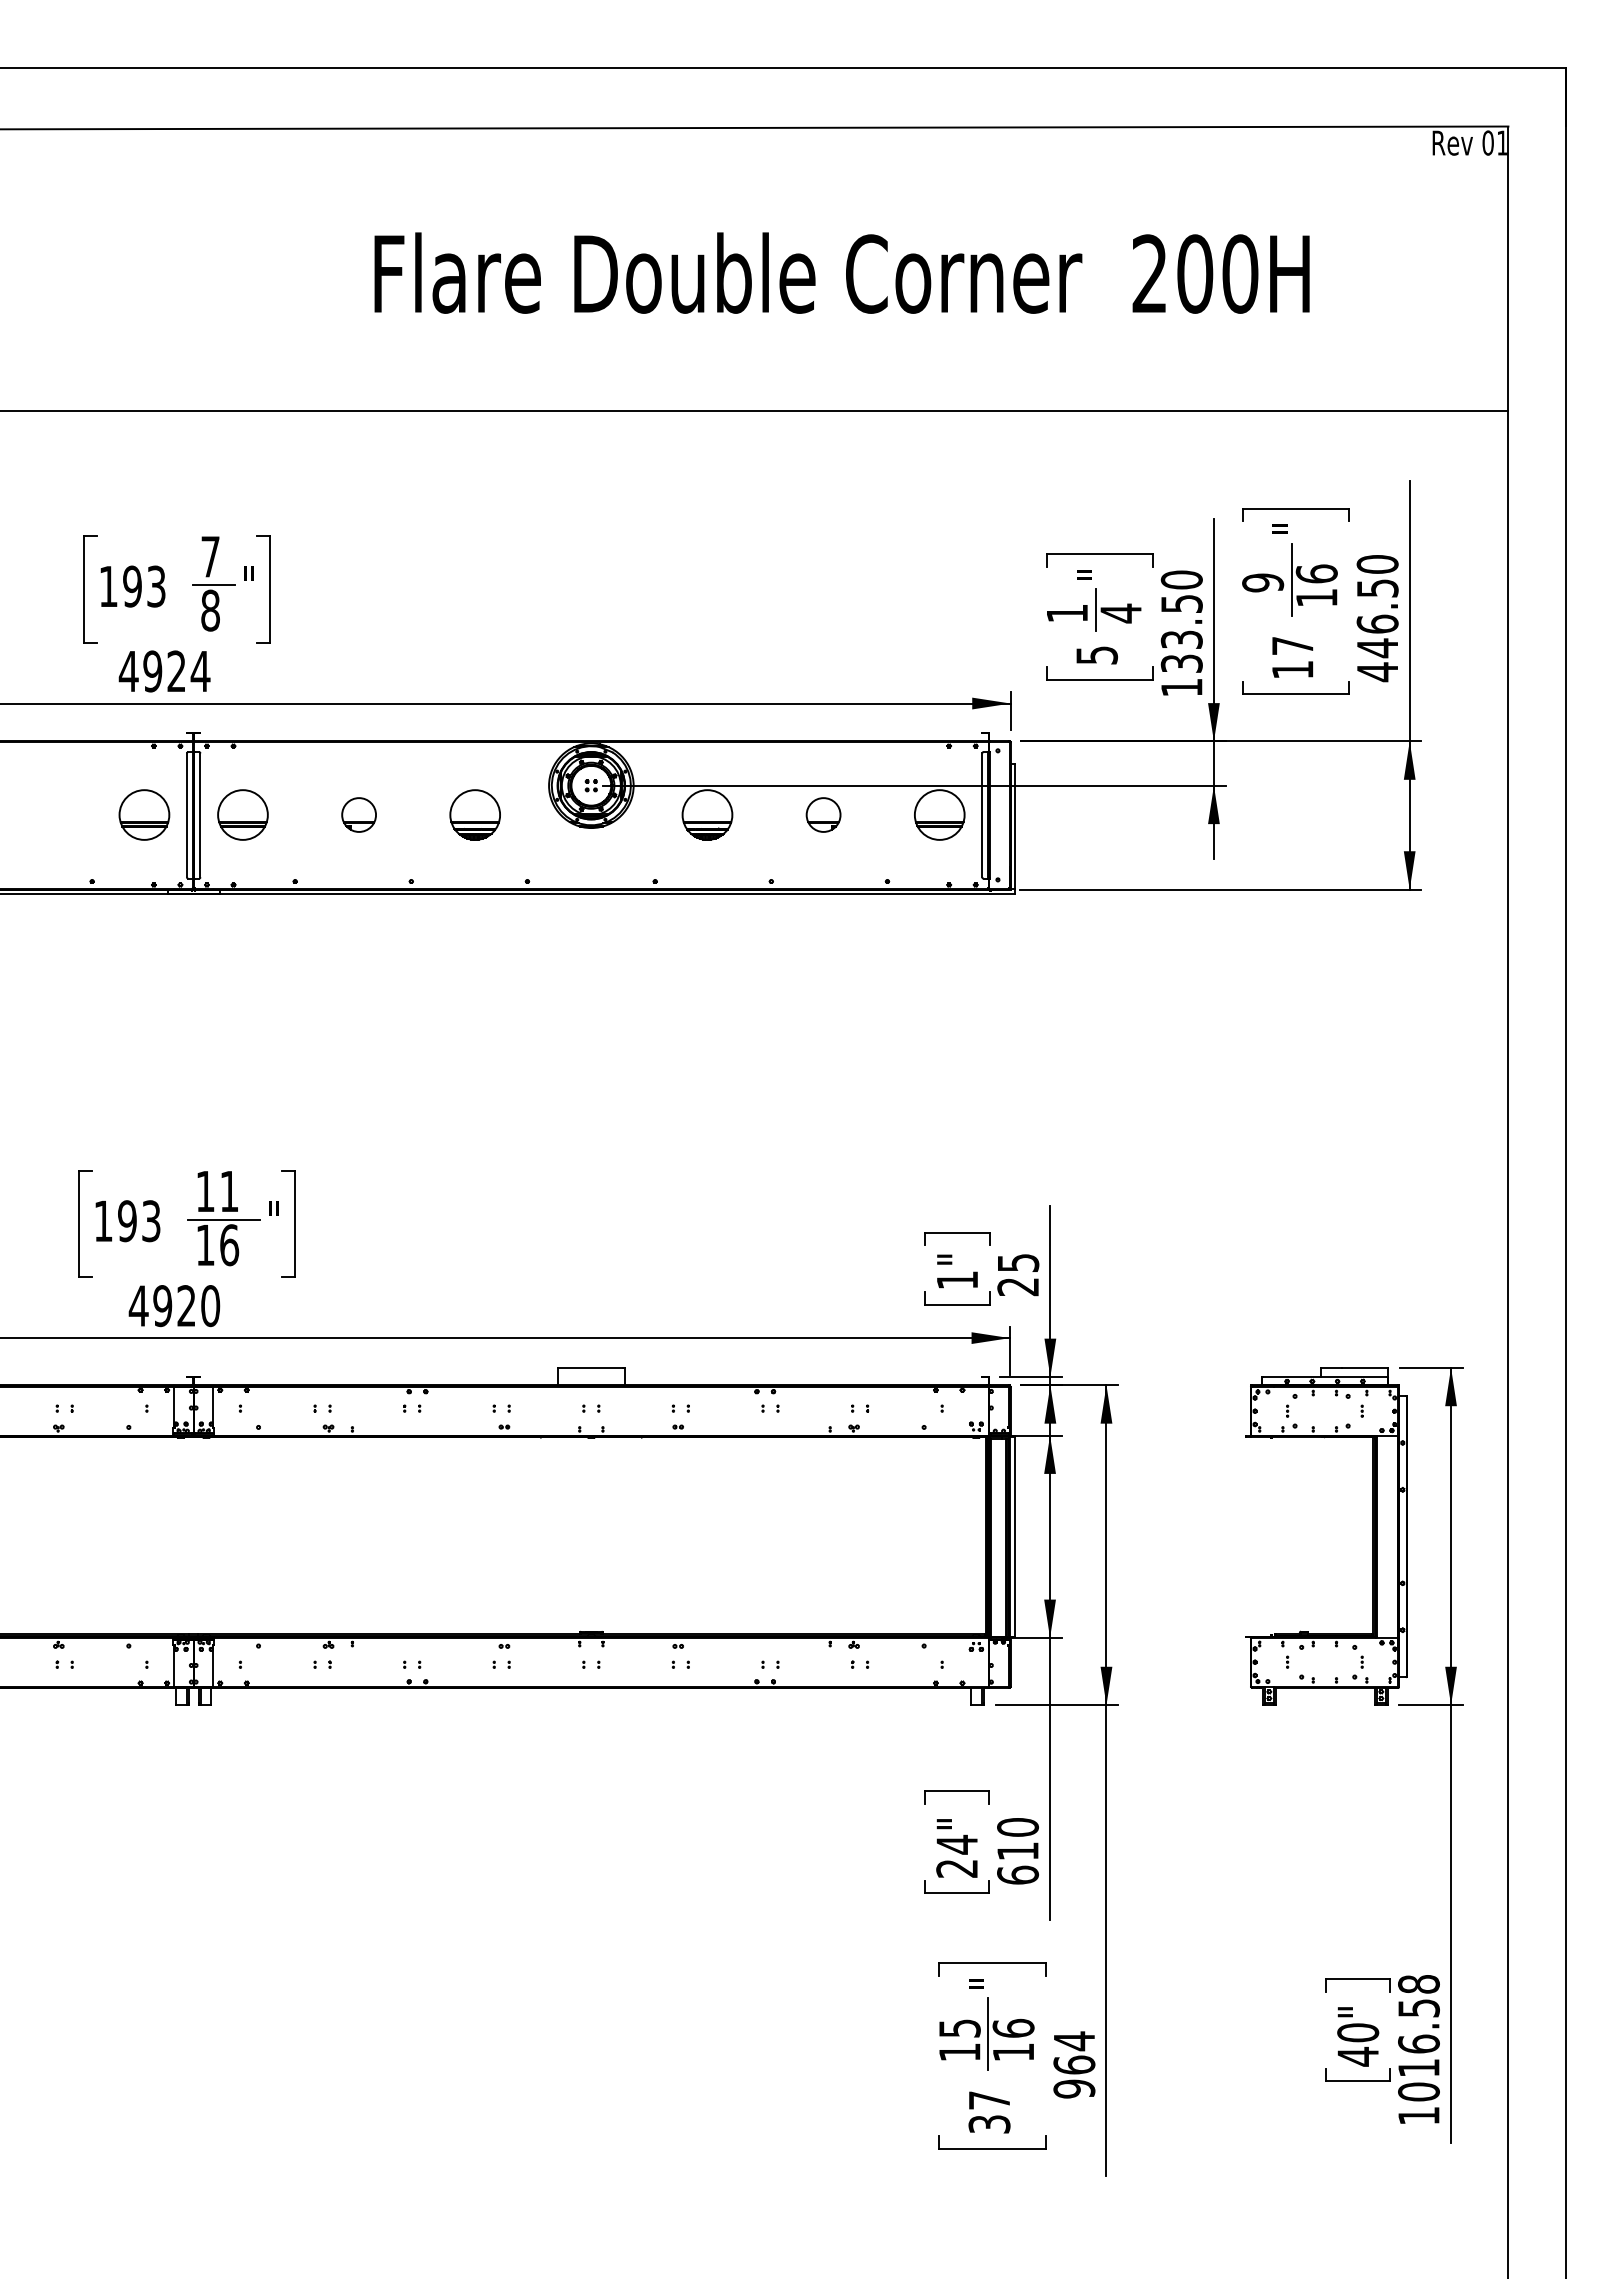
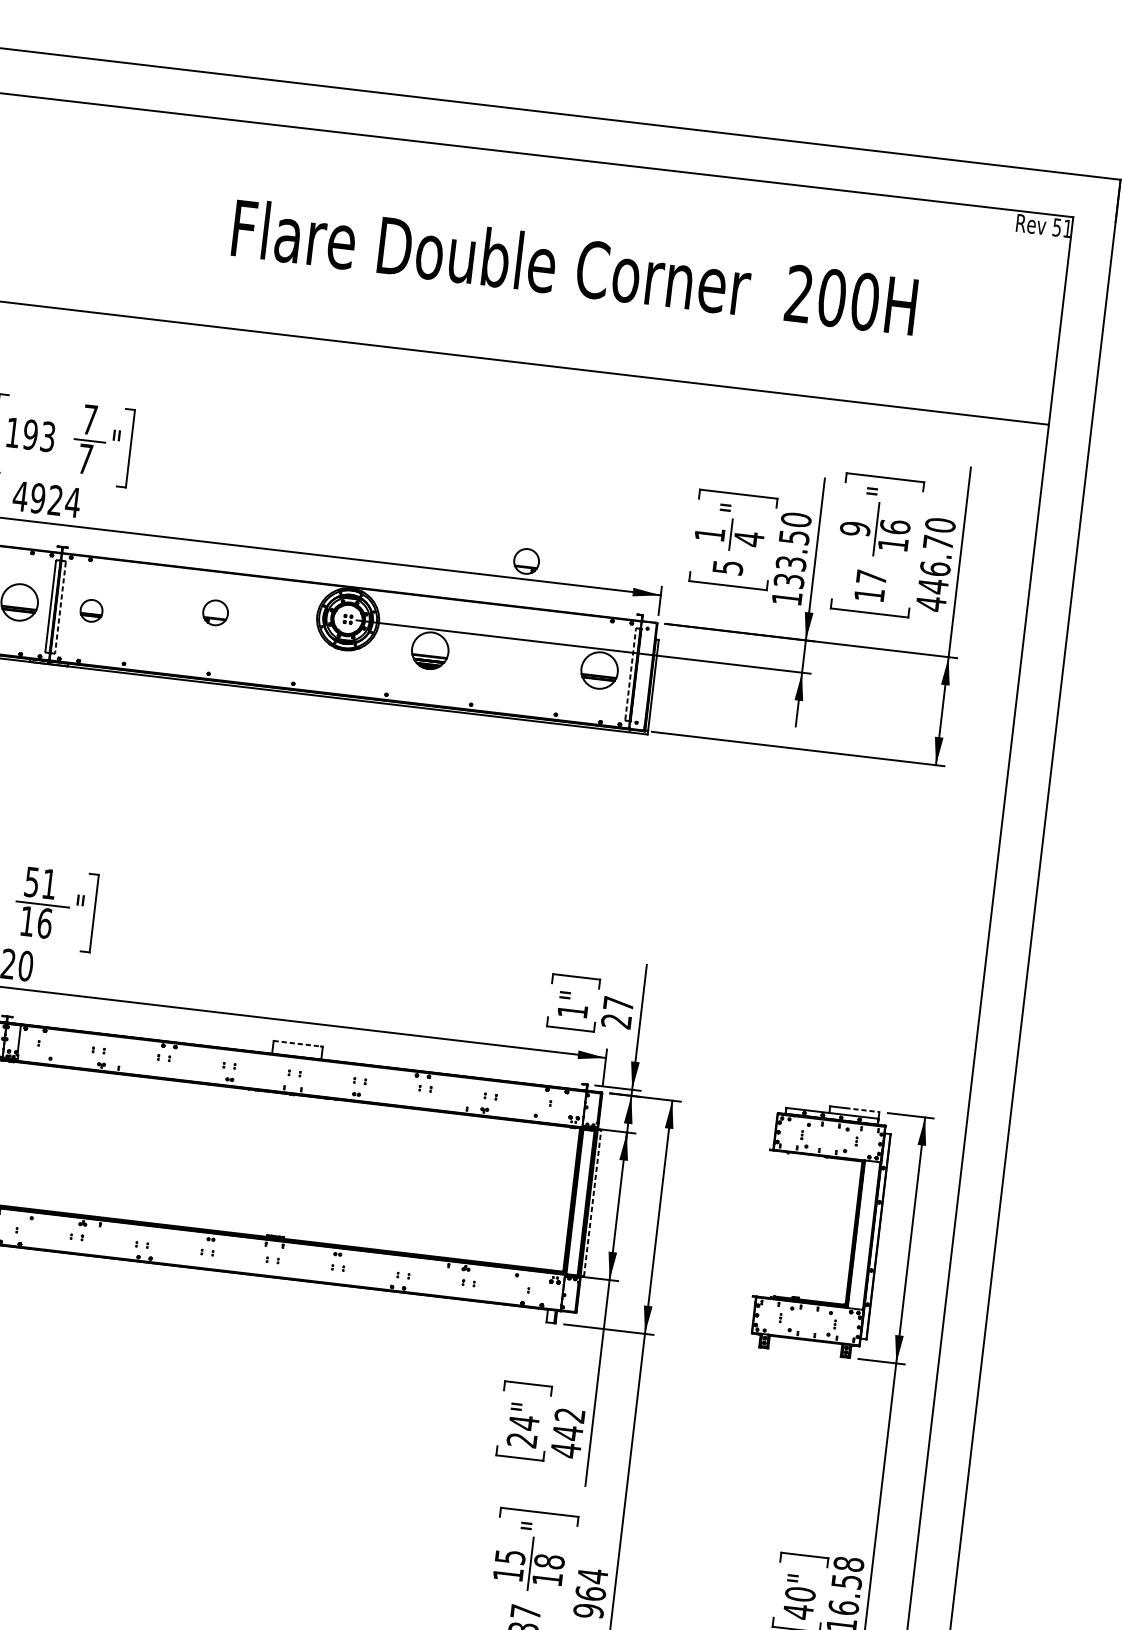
text: (1487, 142) -> (1056, 227), 01 -> 51
text: (1377, 588) -> (938, 542), 446.50 -> 446.70
text: (210, 610) -> (85, 458), 8 -> 7
part: (242, 814) -> (91, 610), size x0.6
part: (358, 814) -> (215, 612), moved
part: (474, 814) -> (260, 630), removed
part: (823, 814) -> (526, 561), moved
line: (200, 815) -> (60, 607), solid -> dashed
line: (982, 815) -> (630, 674), solid -> dashed
text: (205, 1191) -> (31, 882), 11 -> 51
text: (1018, 1262) -> (618, 1003), 25 -> 27
line: (590, 1367) -> (297, 1043), solid -> dashed
line: (1365, 1367) -> (862, 1109), solid -> dashed
line: (1014, 1536) -> (592, 1203), solid -> dashed
text: (1018, 1851) -> (568, 1433), 610 -> 442
text: (1013, 2027) -> (549, 1561), 16 -> 18

